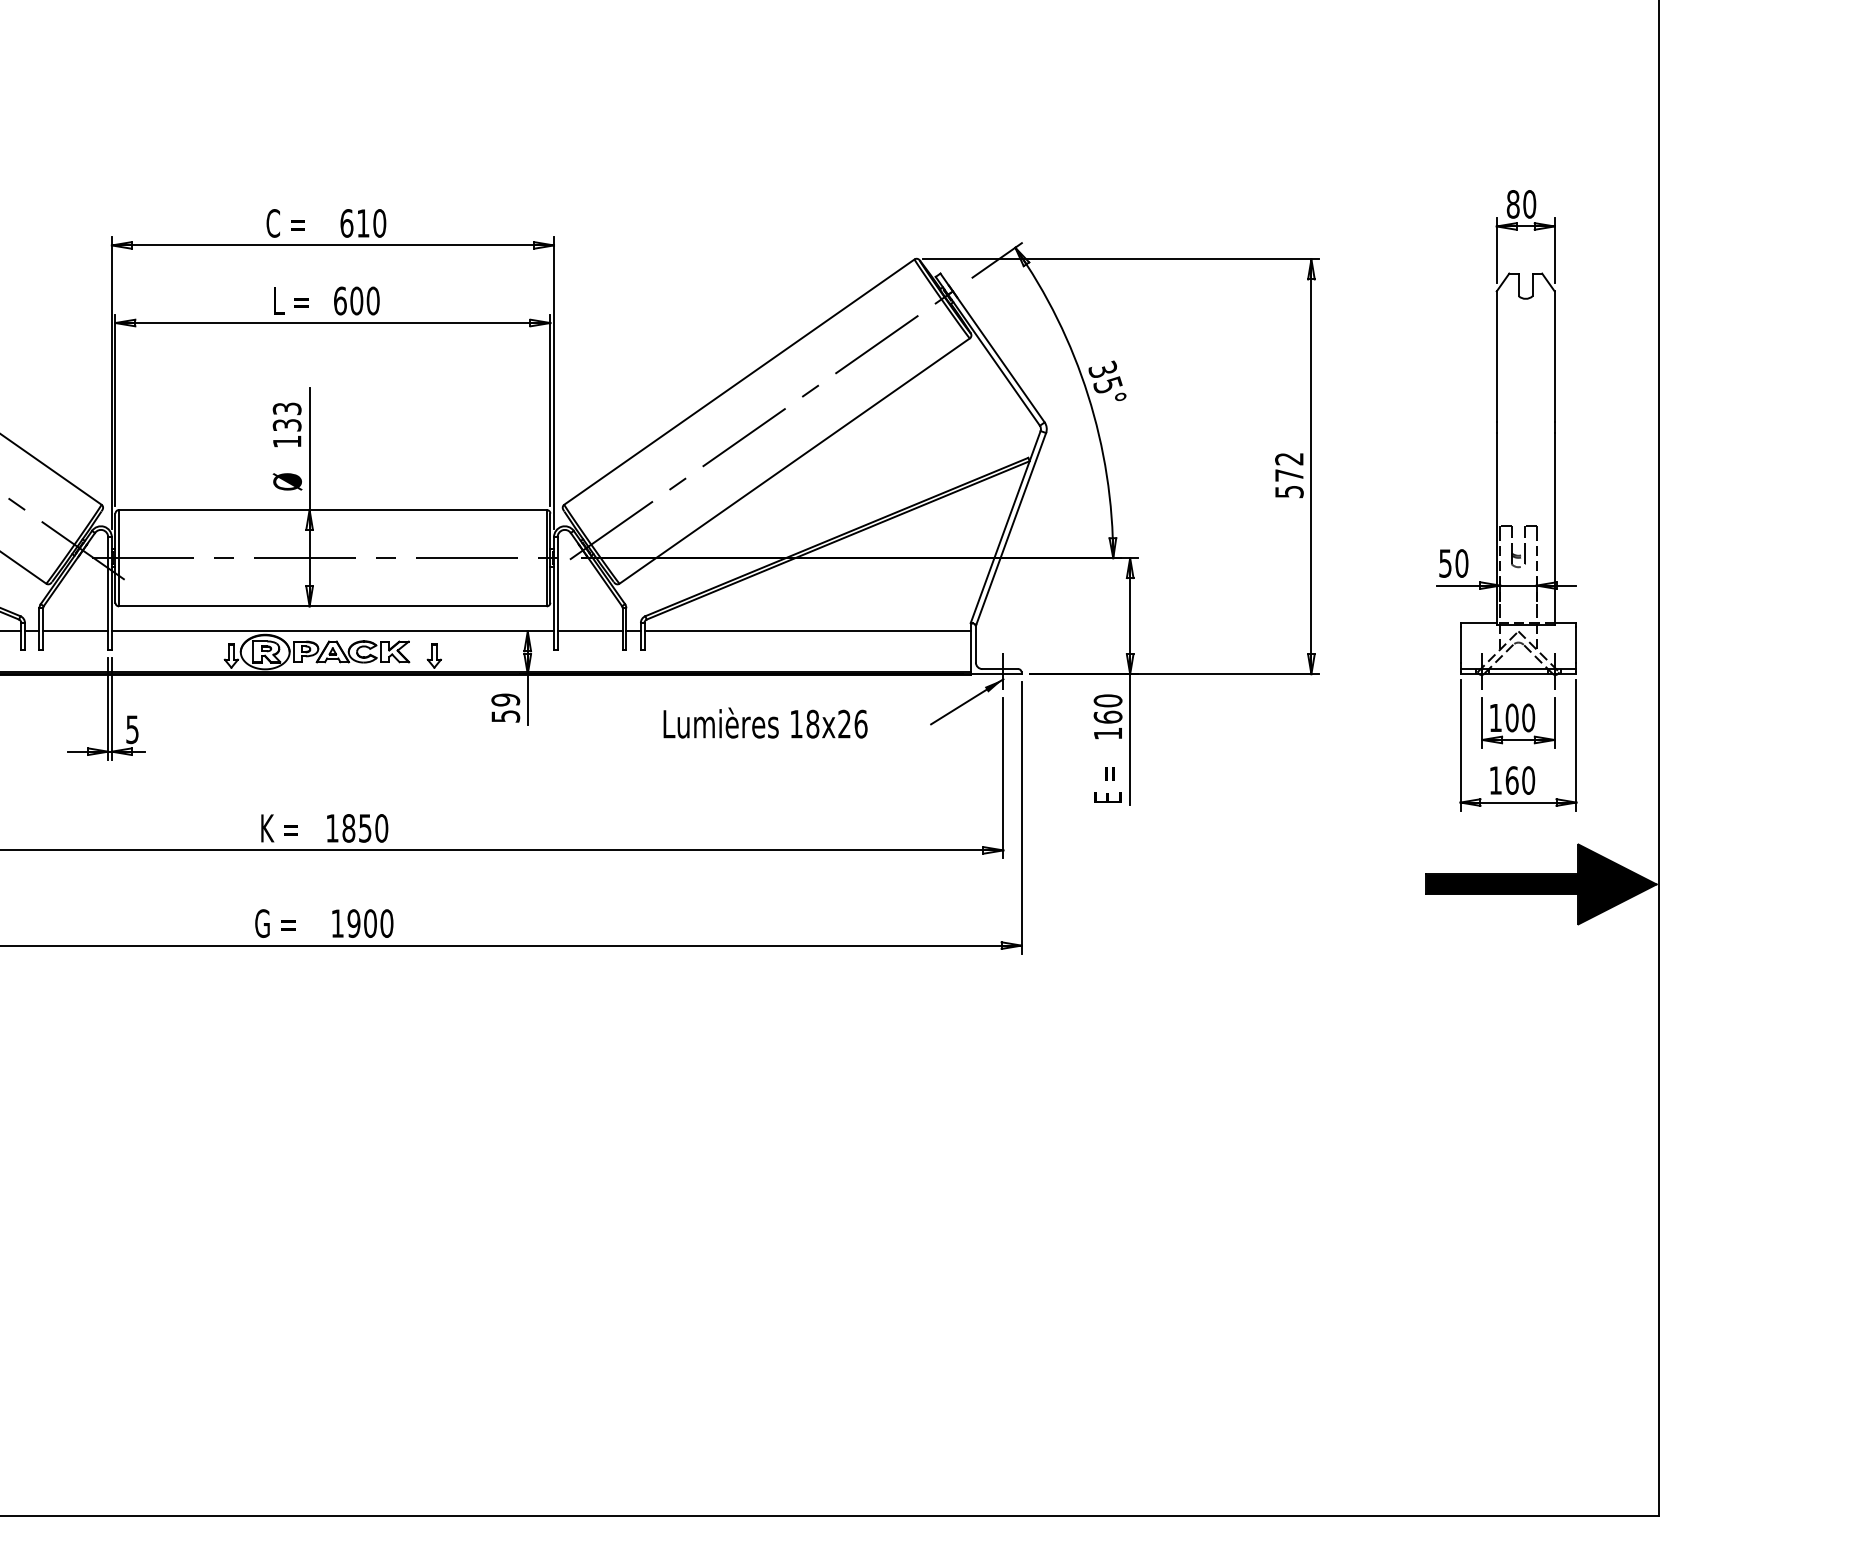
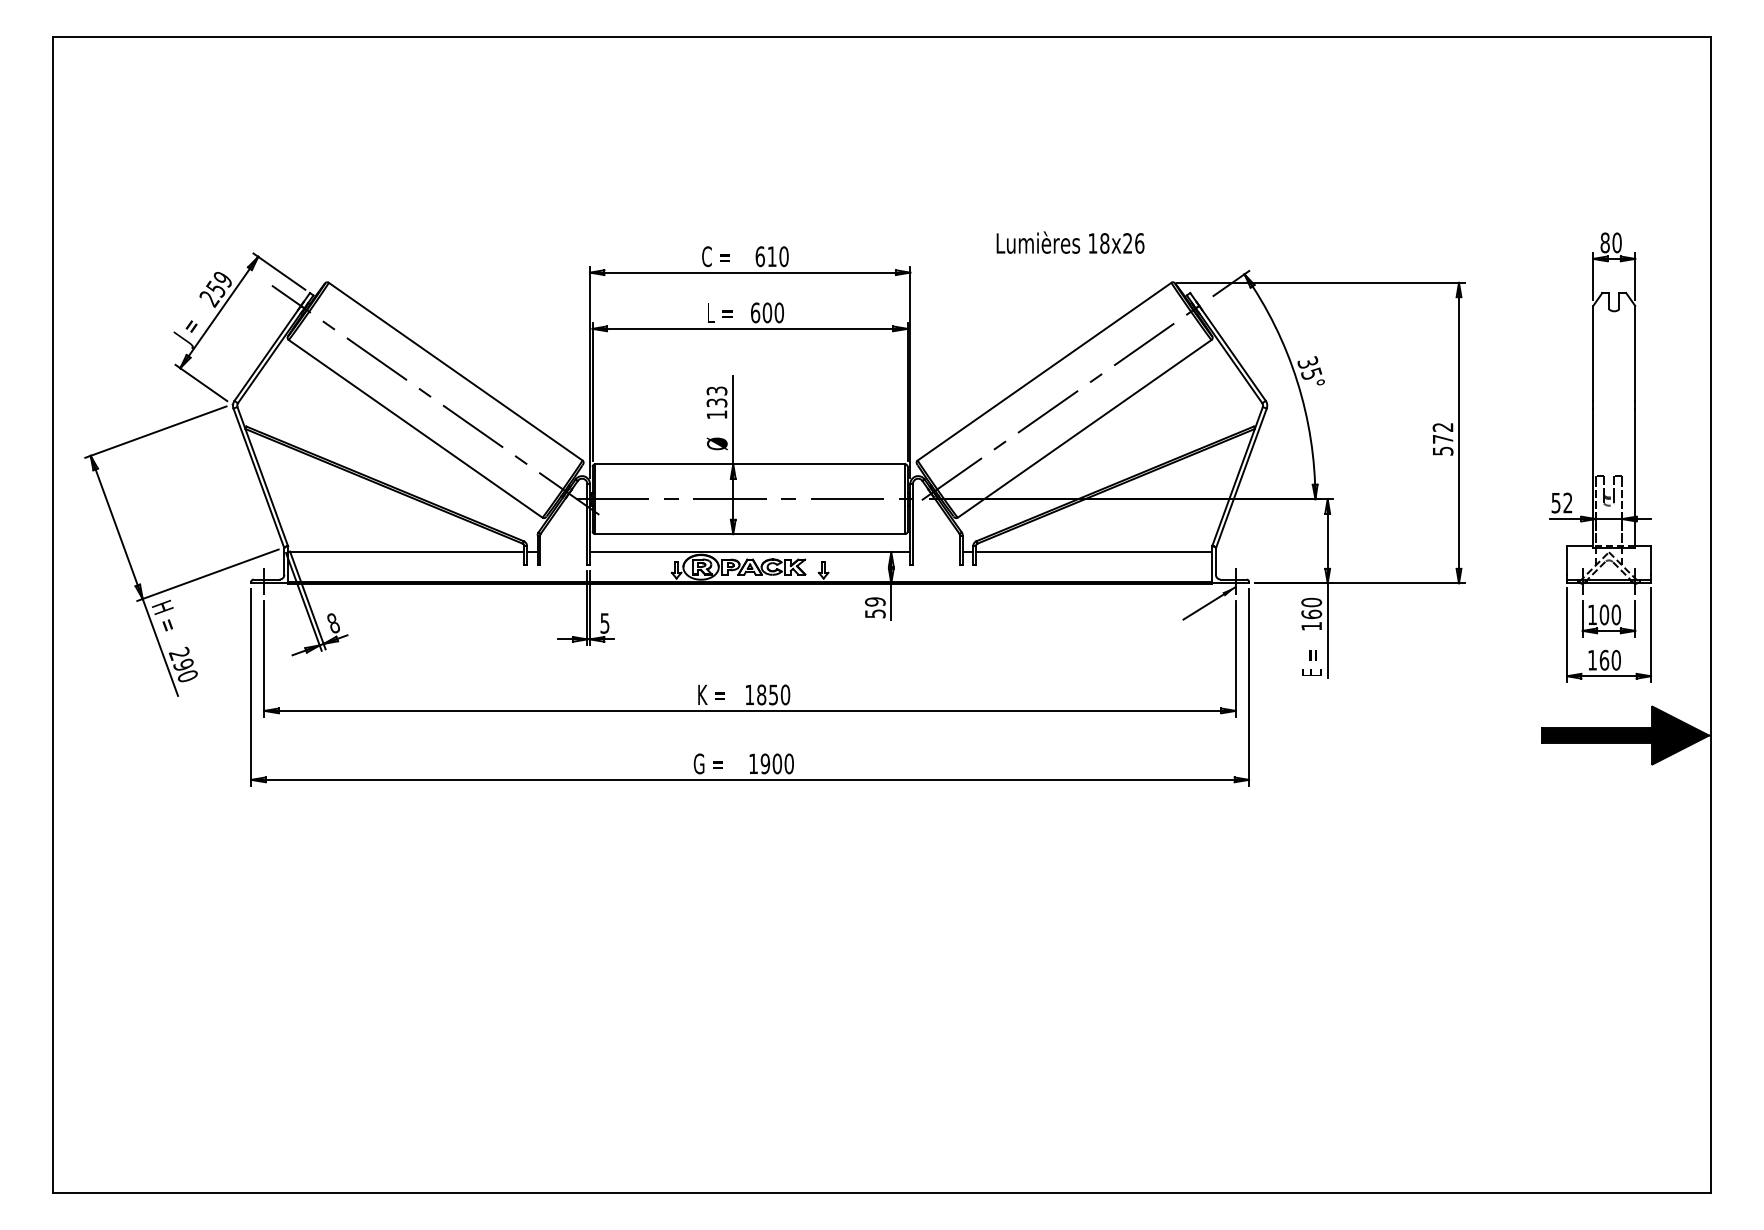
text: (1461, 562) -> (1567, 502), 50 -> 52
line: (75, 631) -> (563, 552), removed
line: (590, 631) -> (936, 552), removed
text: (765, 722) -> (1070, 242), moved

